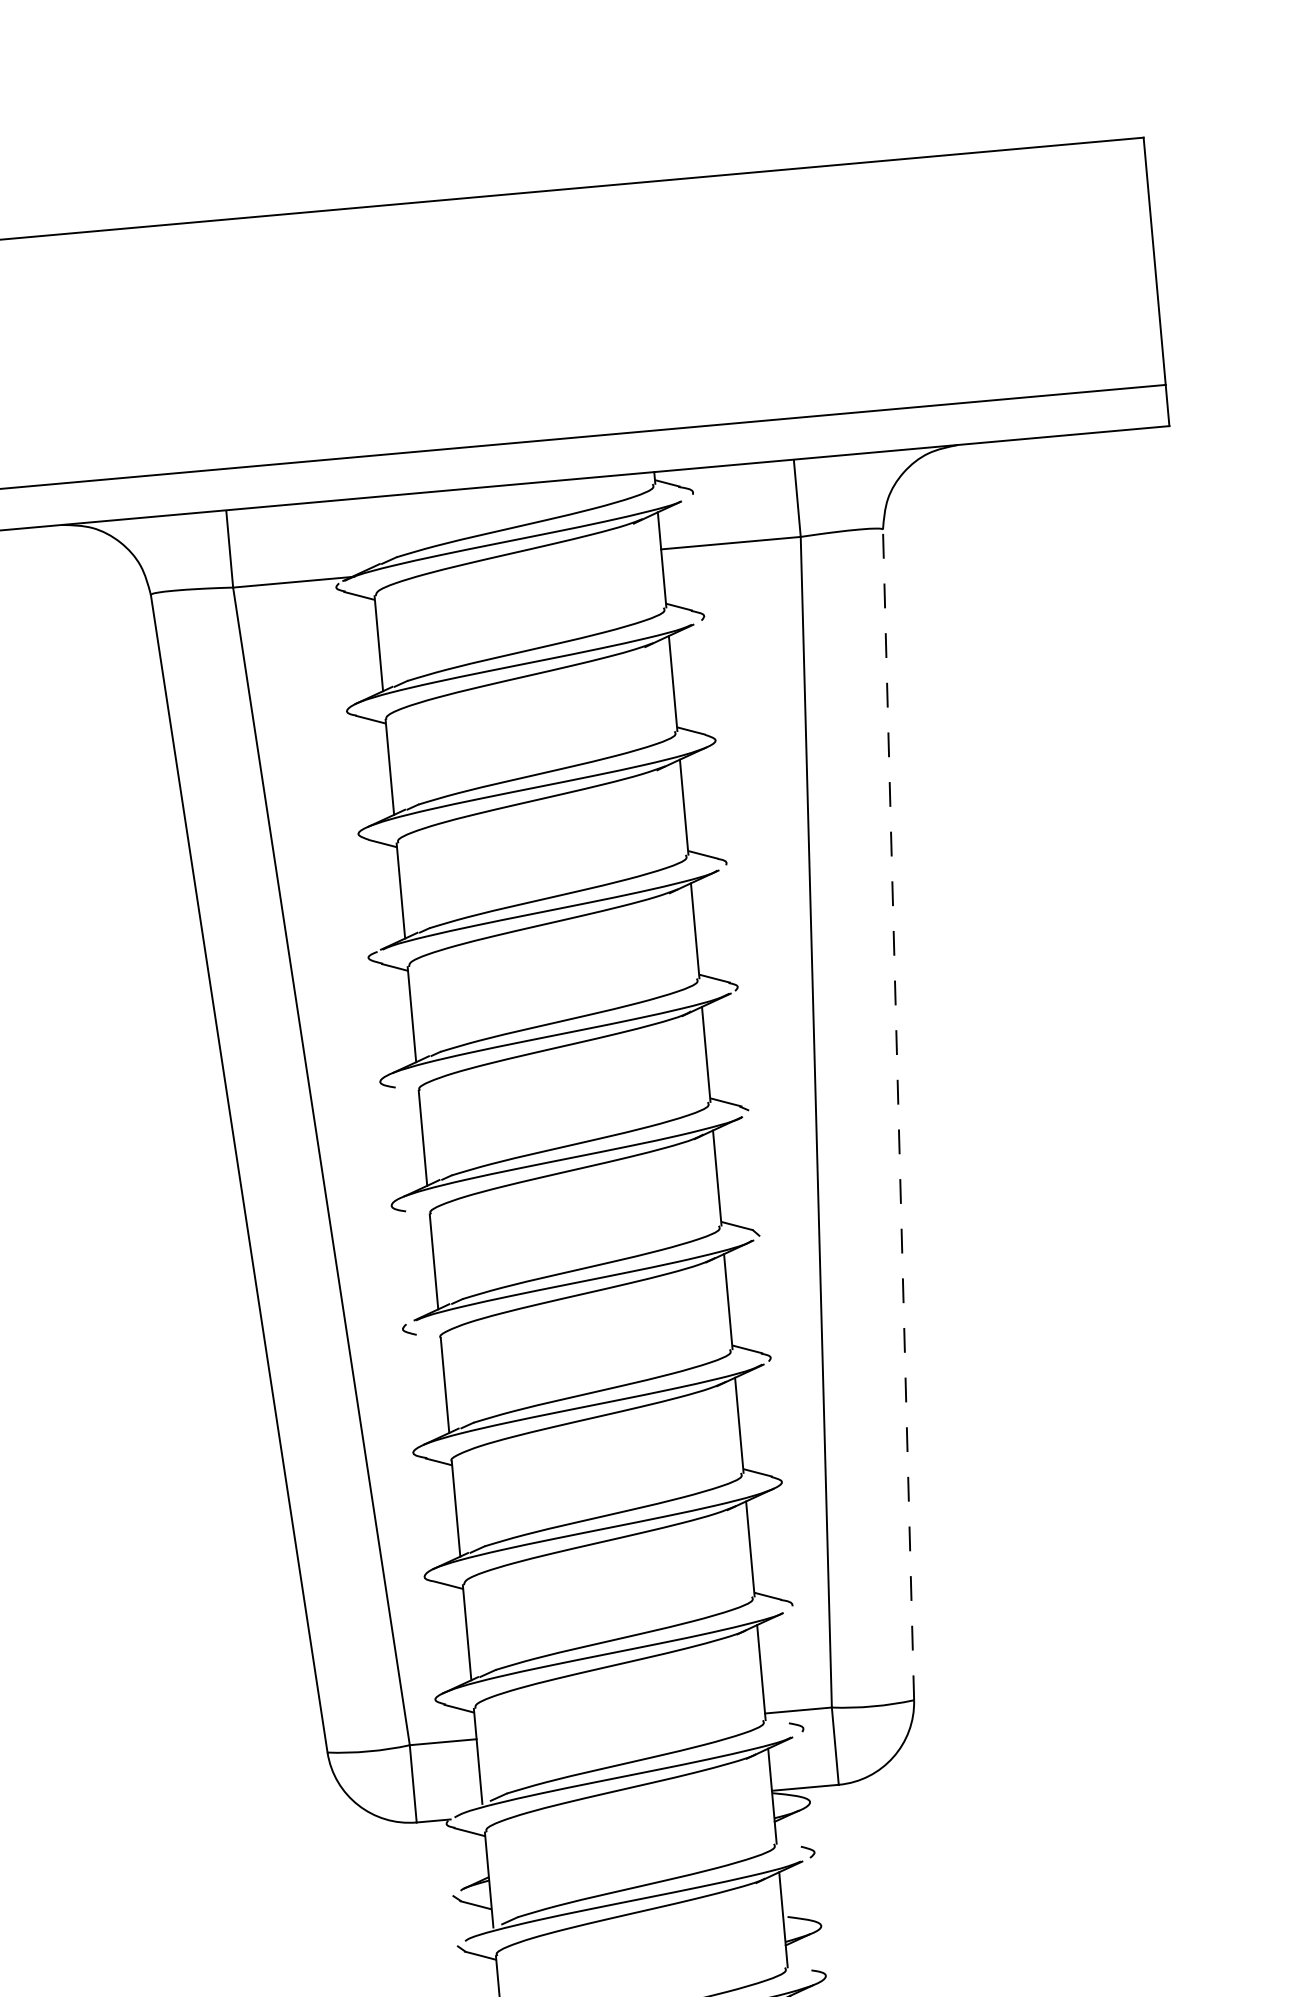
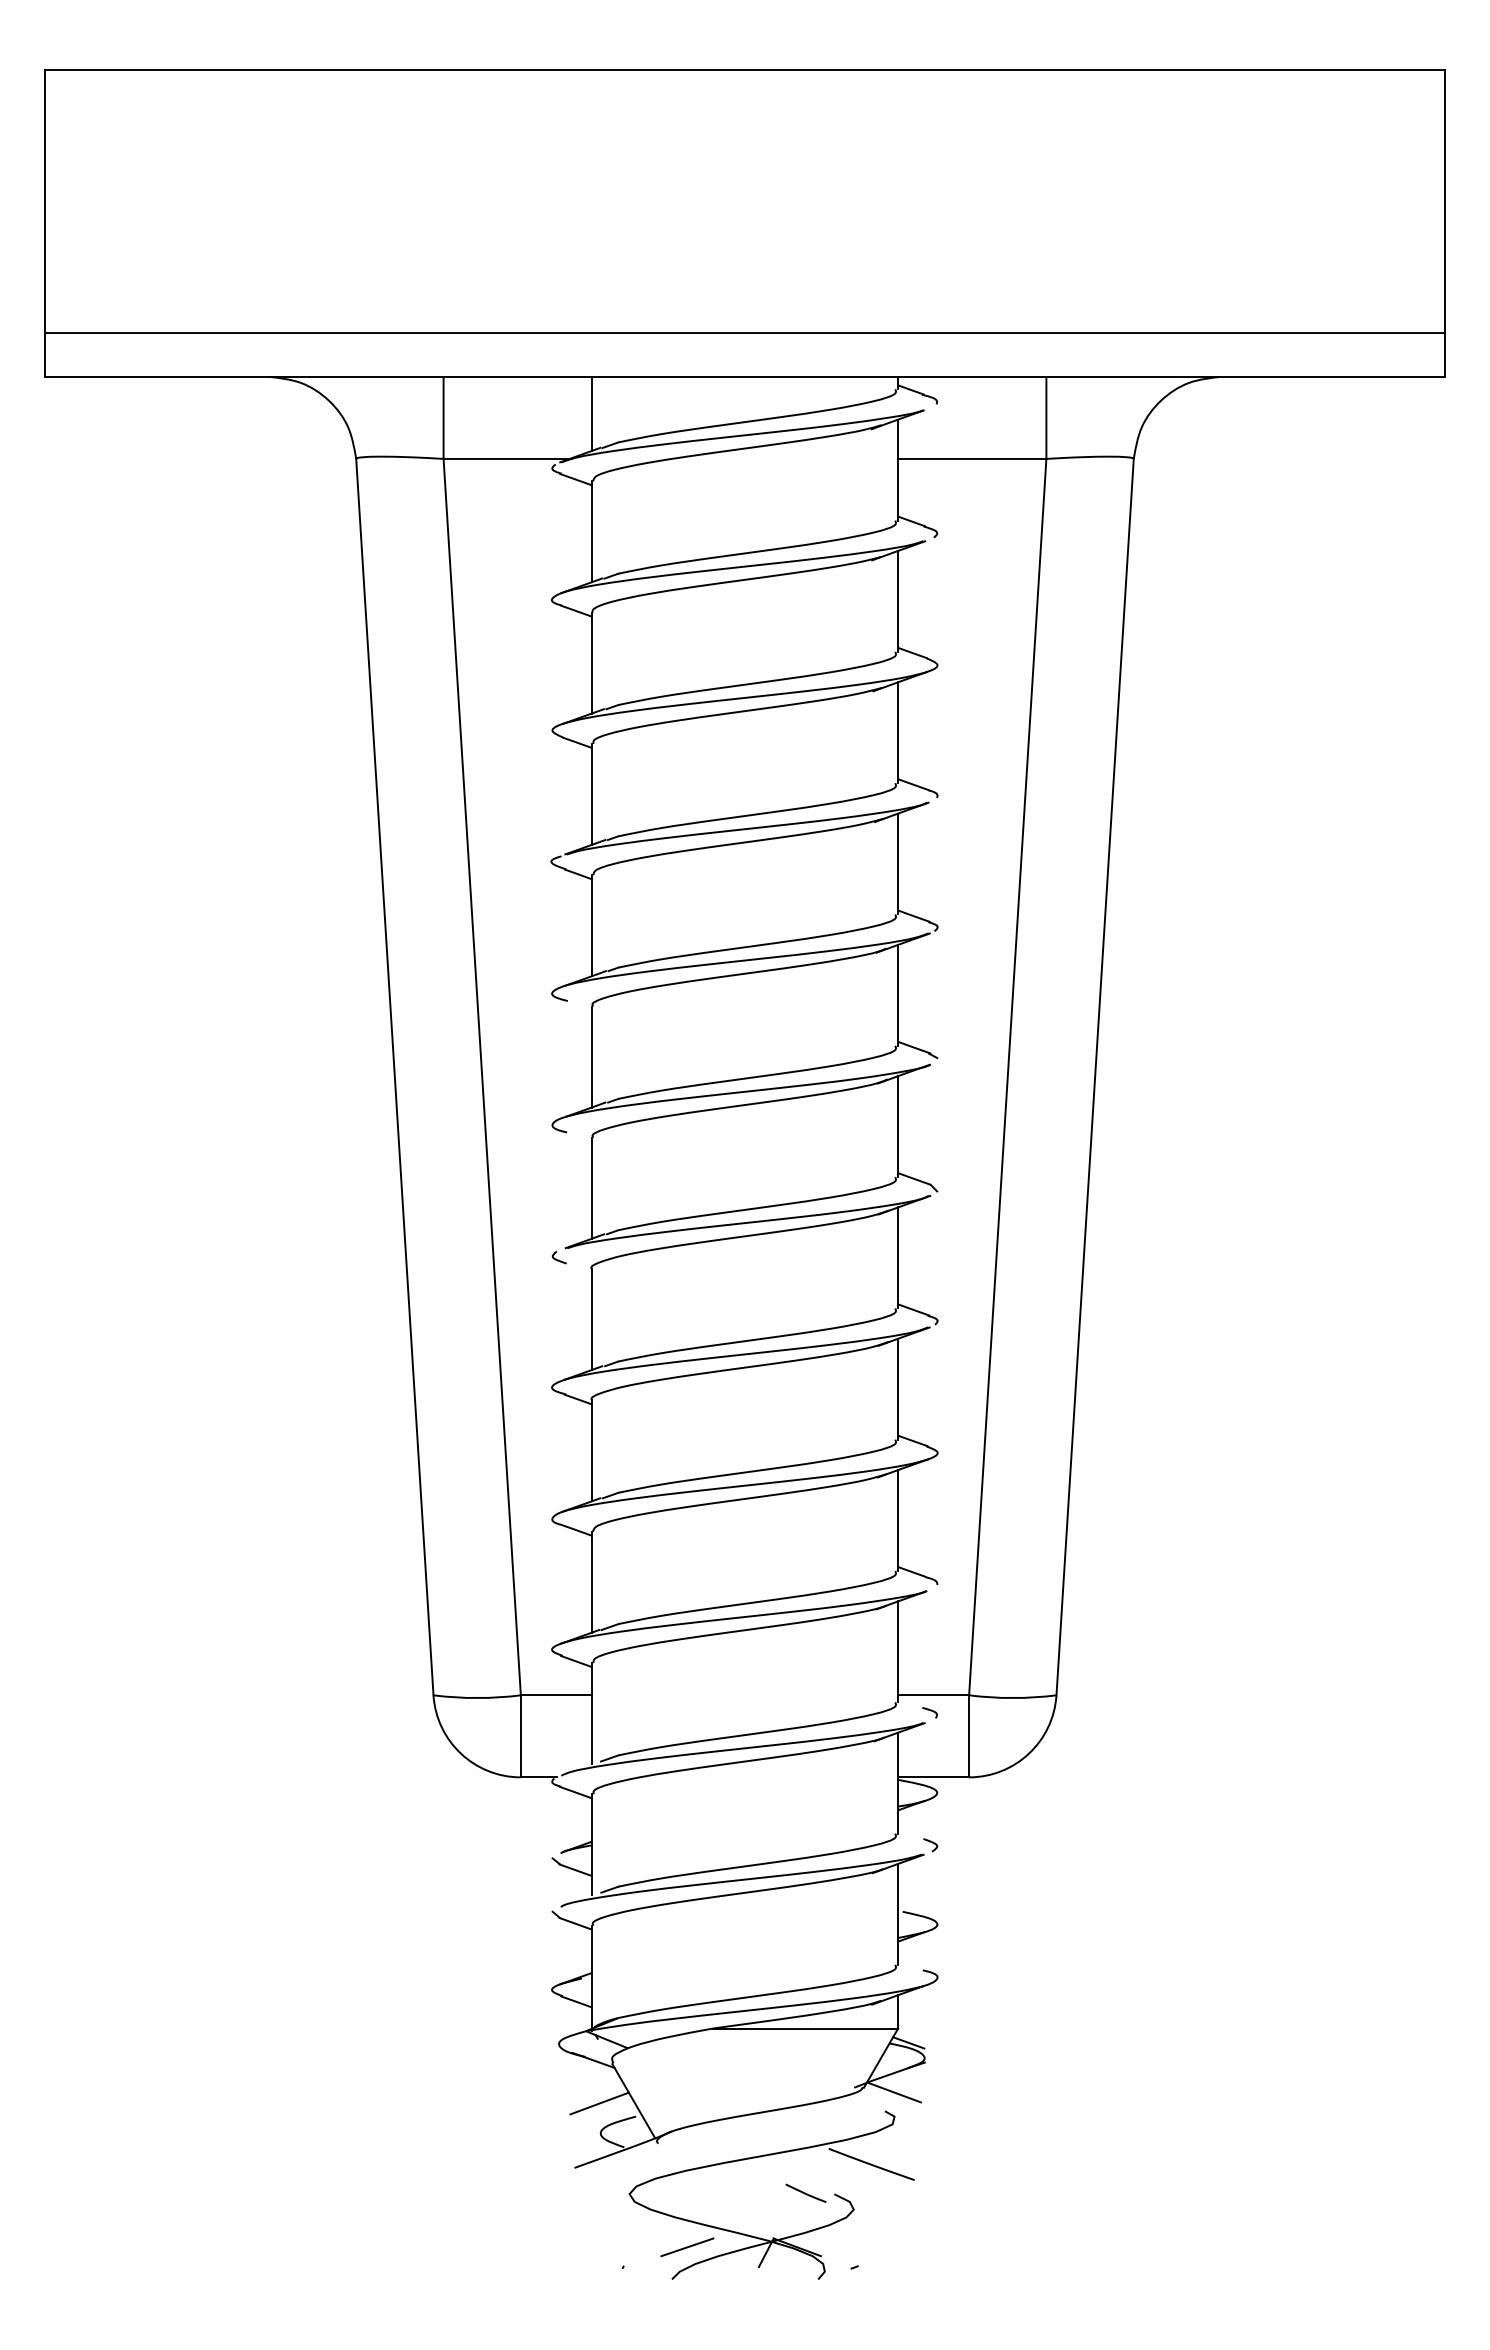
line: (368, 532) -> (591, 413), added
line: (898, 1114) -> (1095, 1076), dashed -> solid

